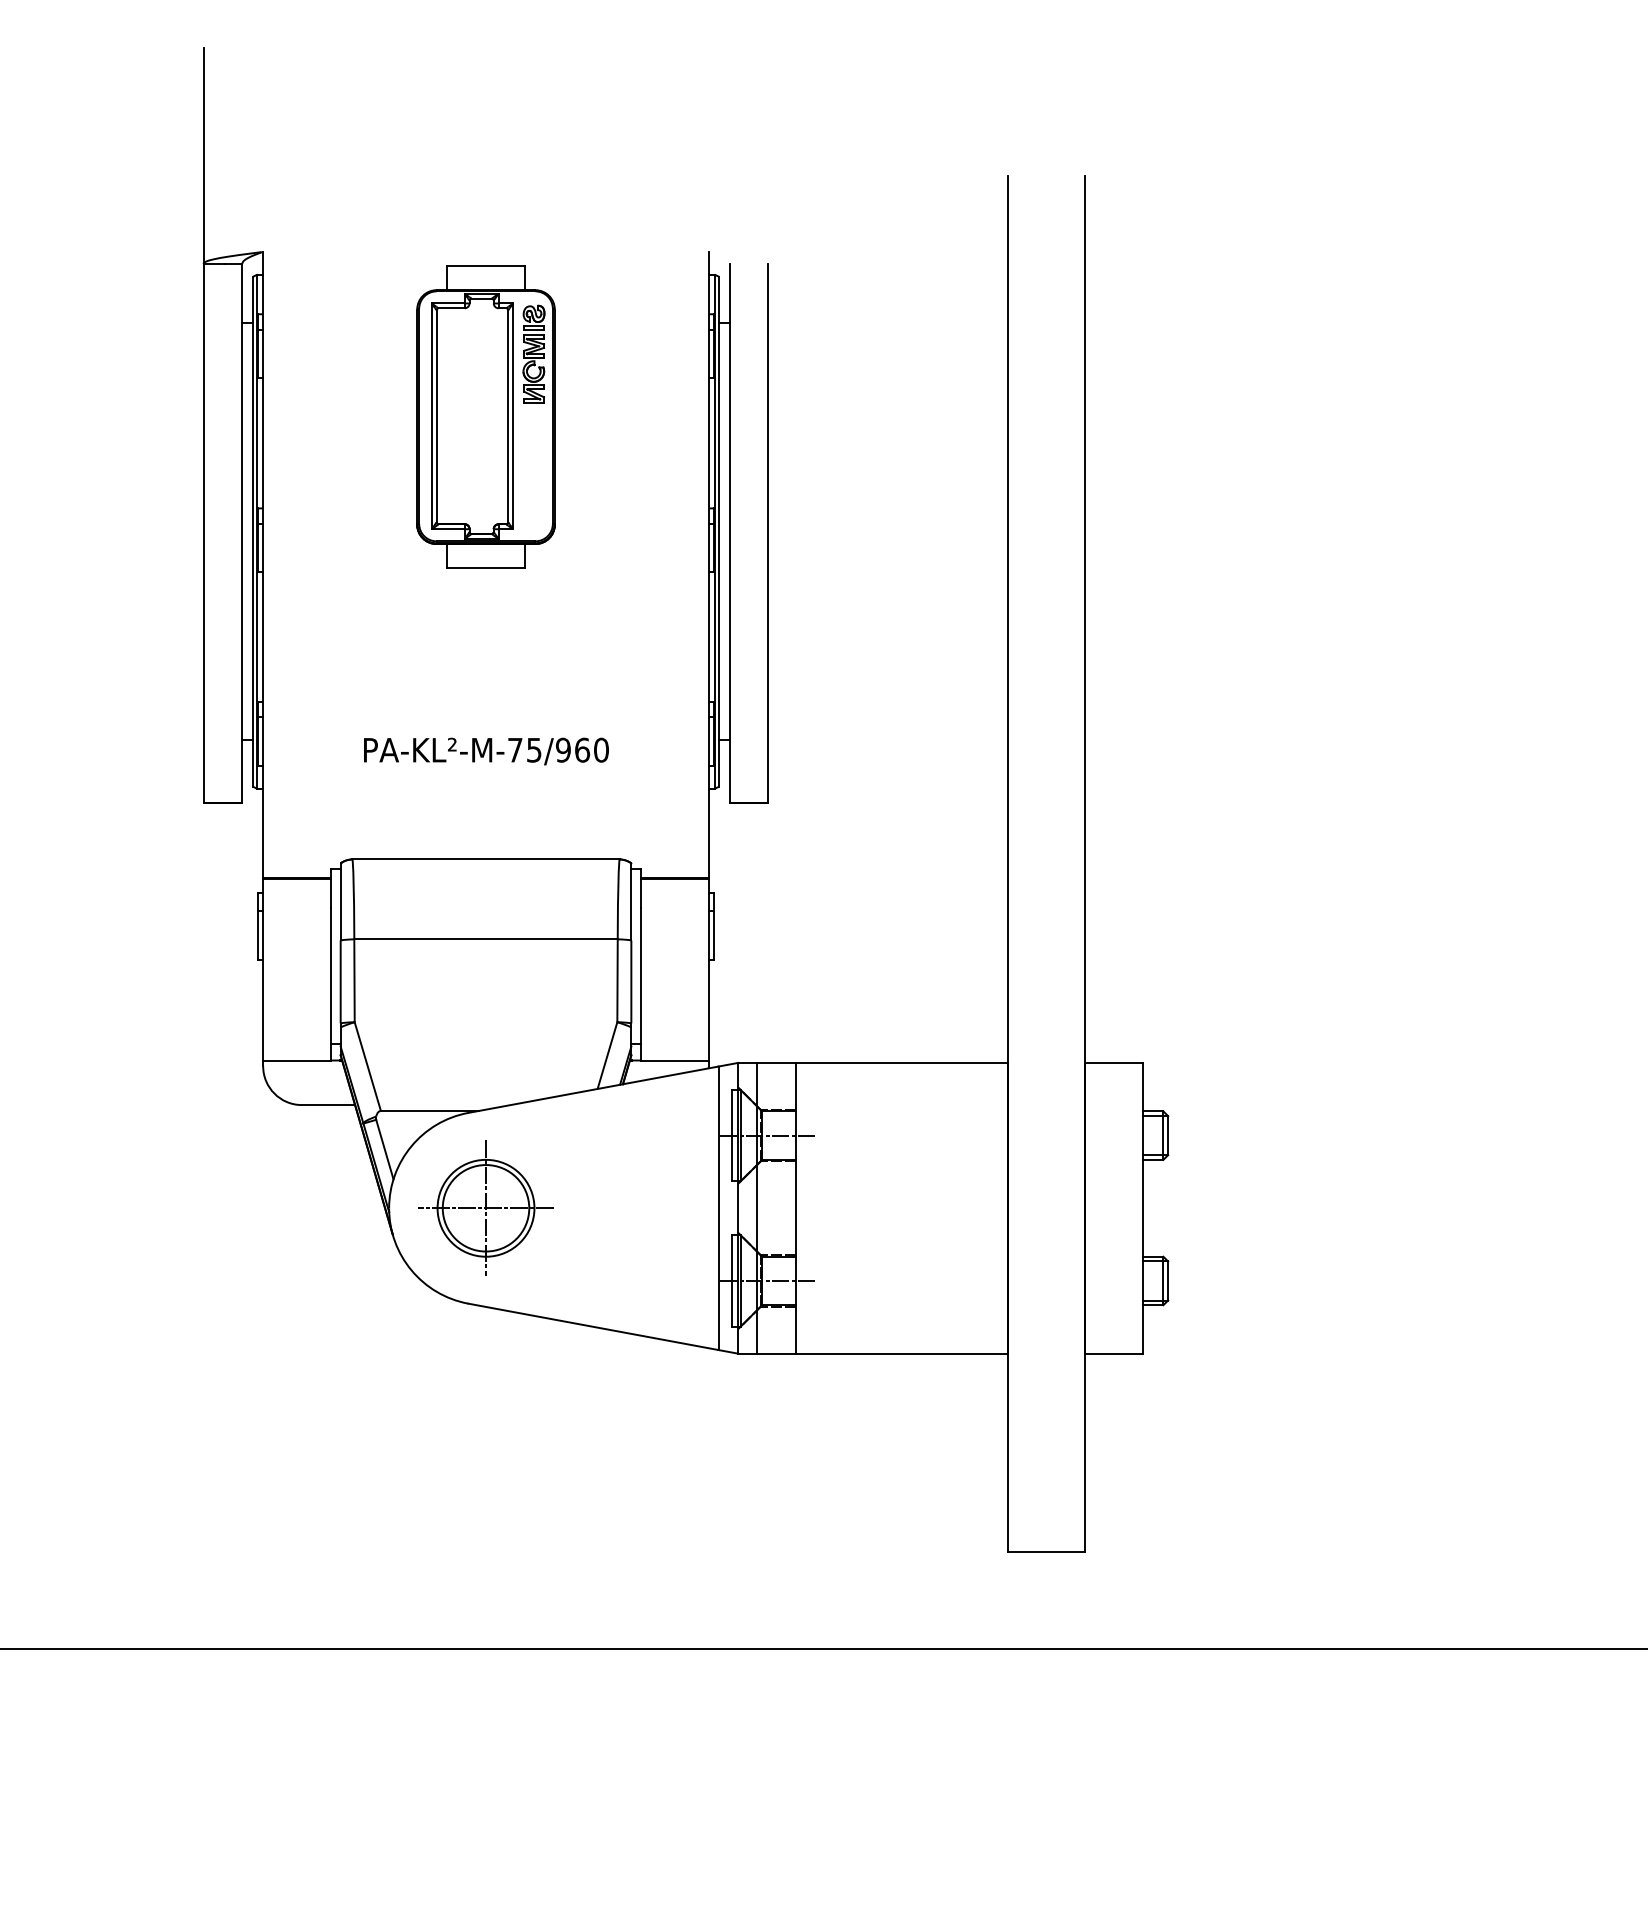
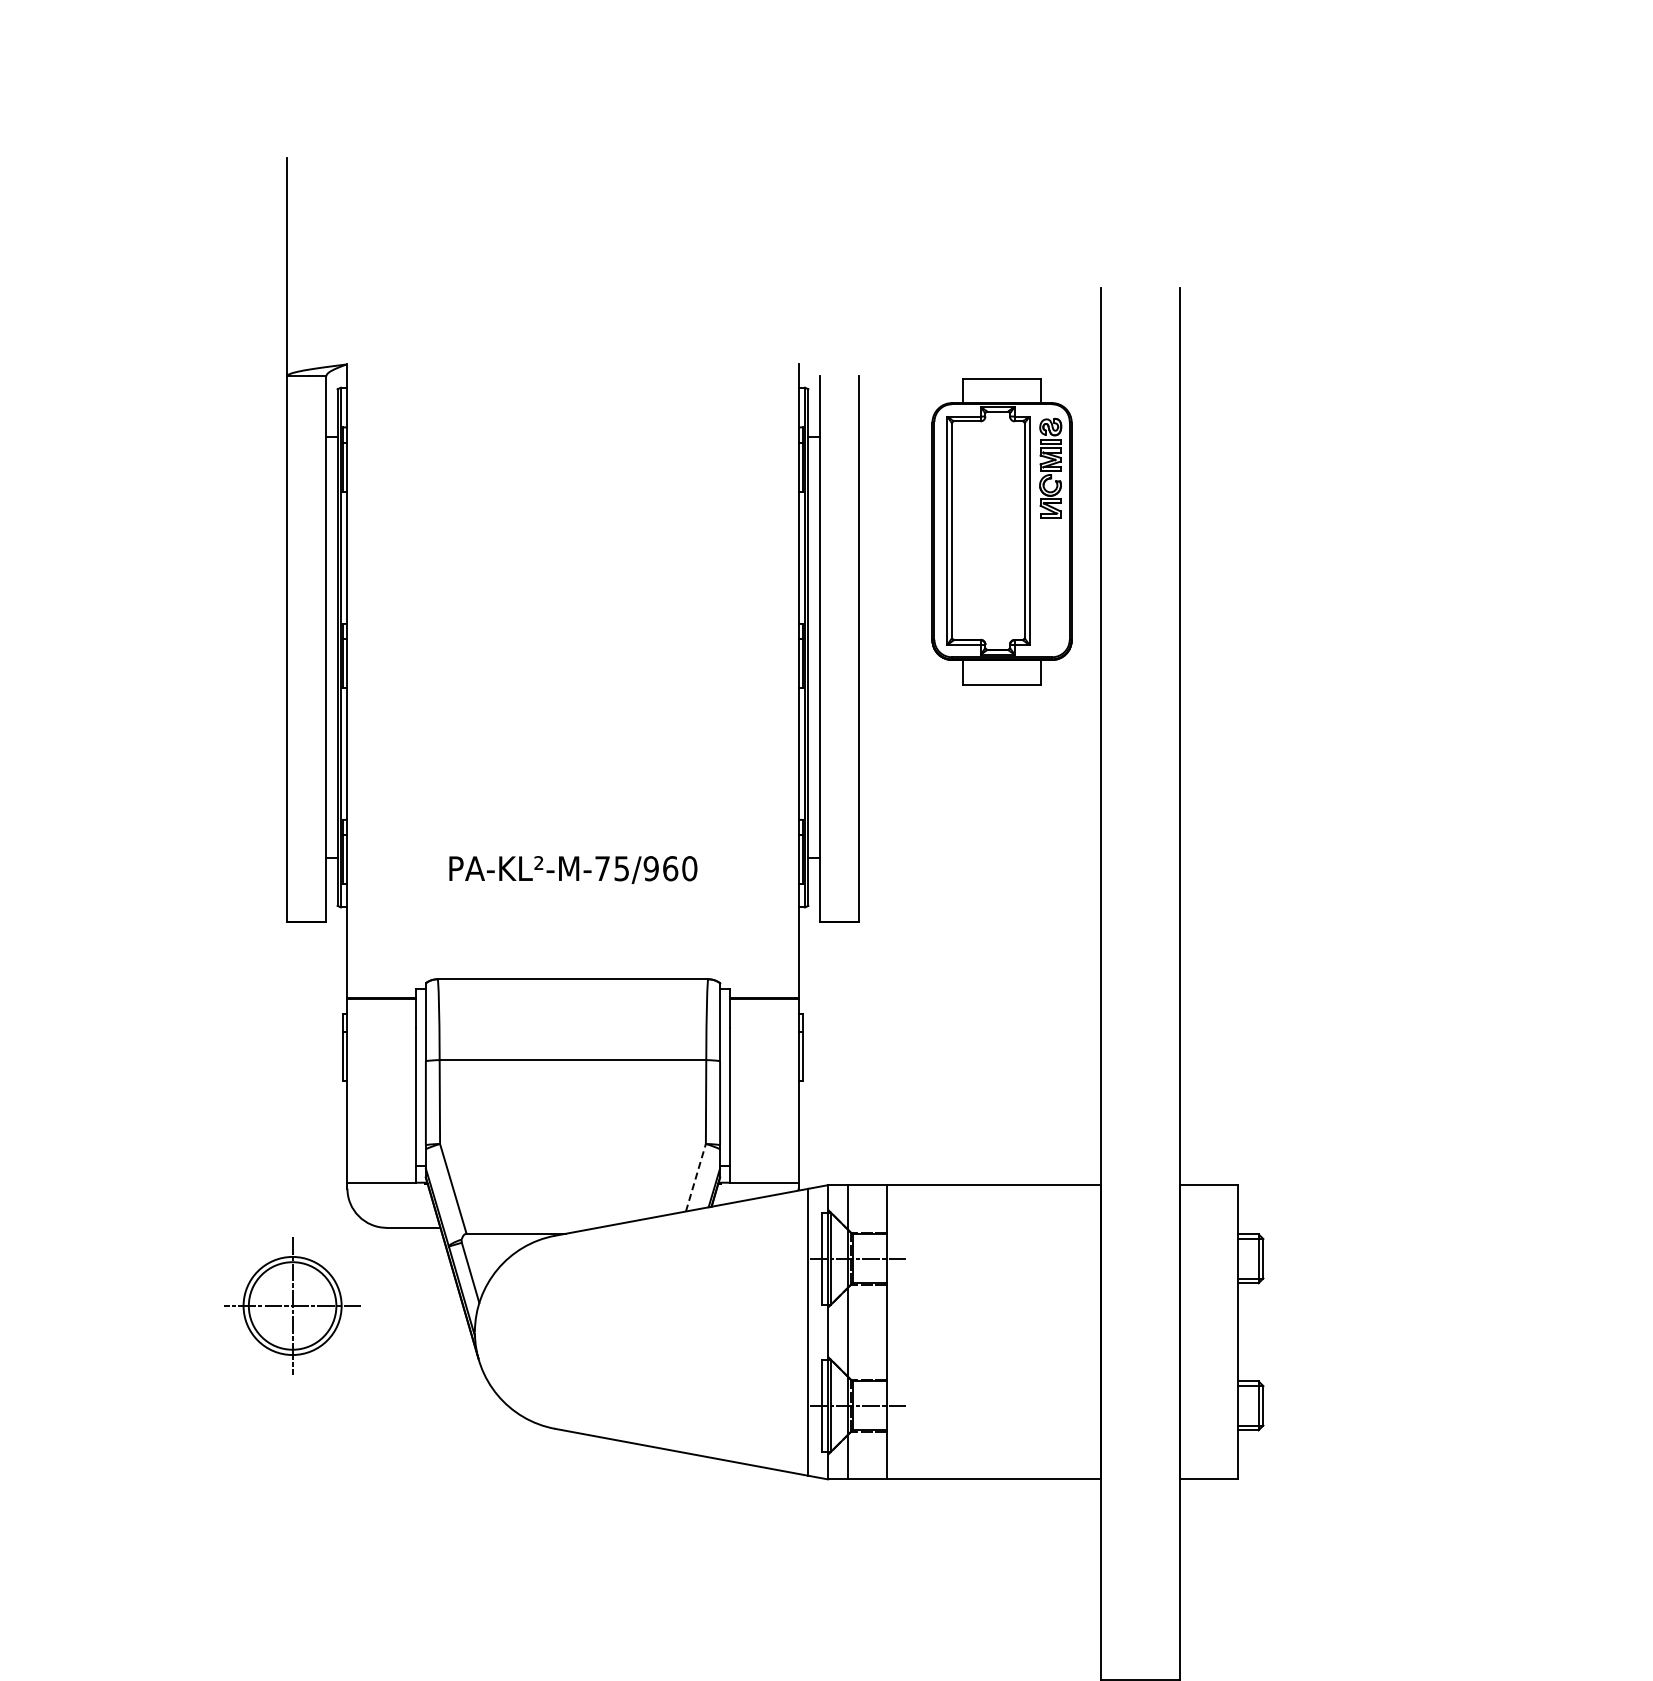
part: (485, 416) -> (1001, 530), moved
line: (607, 1055) -> (695, 1177), solid -> dashed
part: (485, 1207) -> (292, 1305), moved

